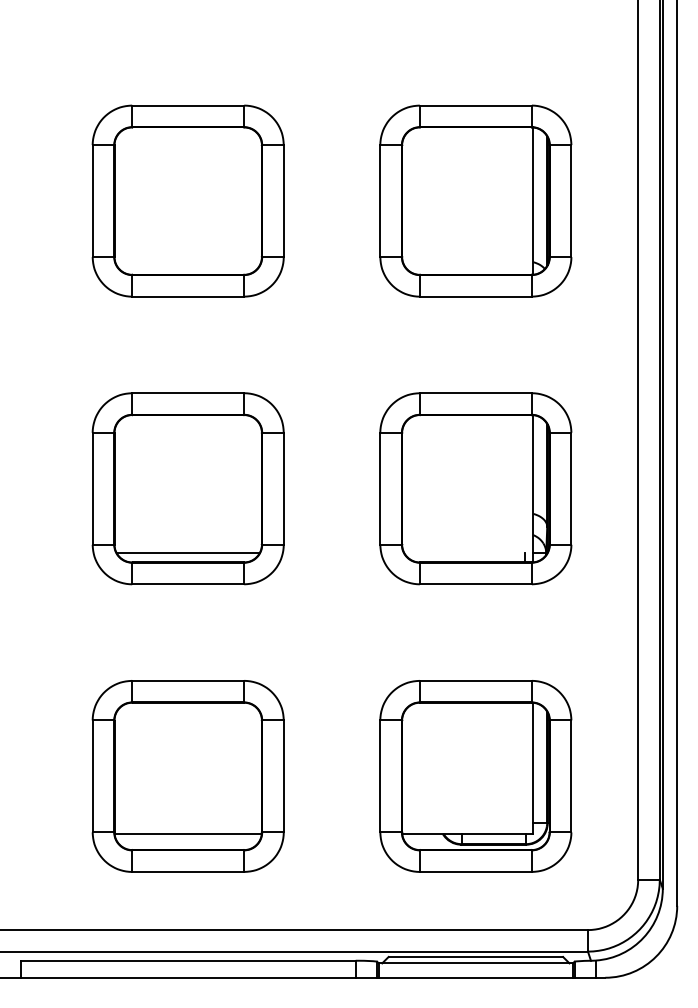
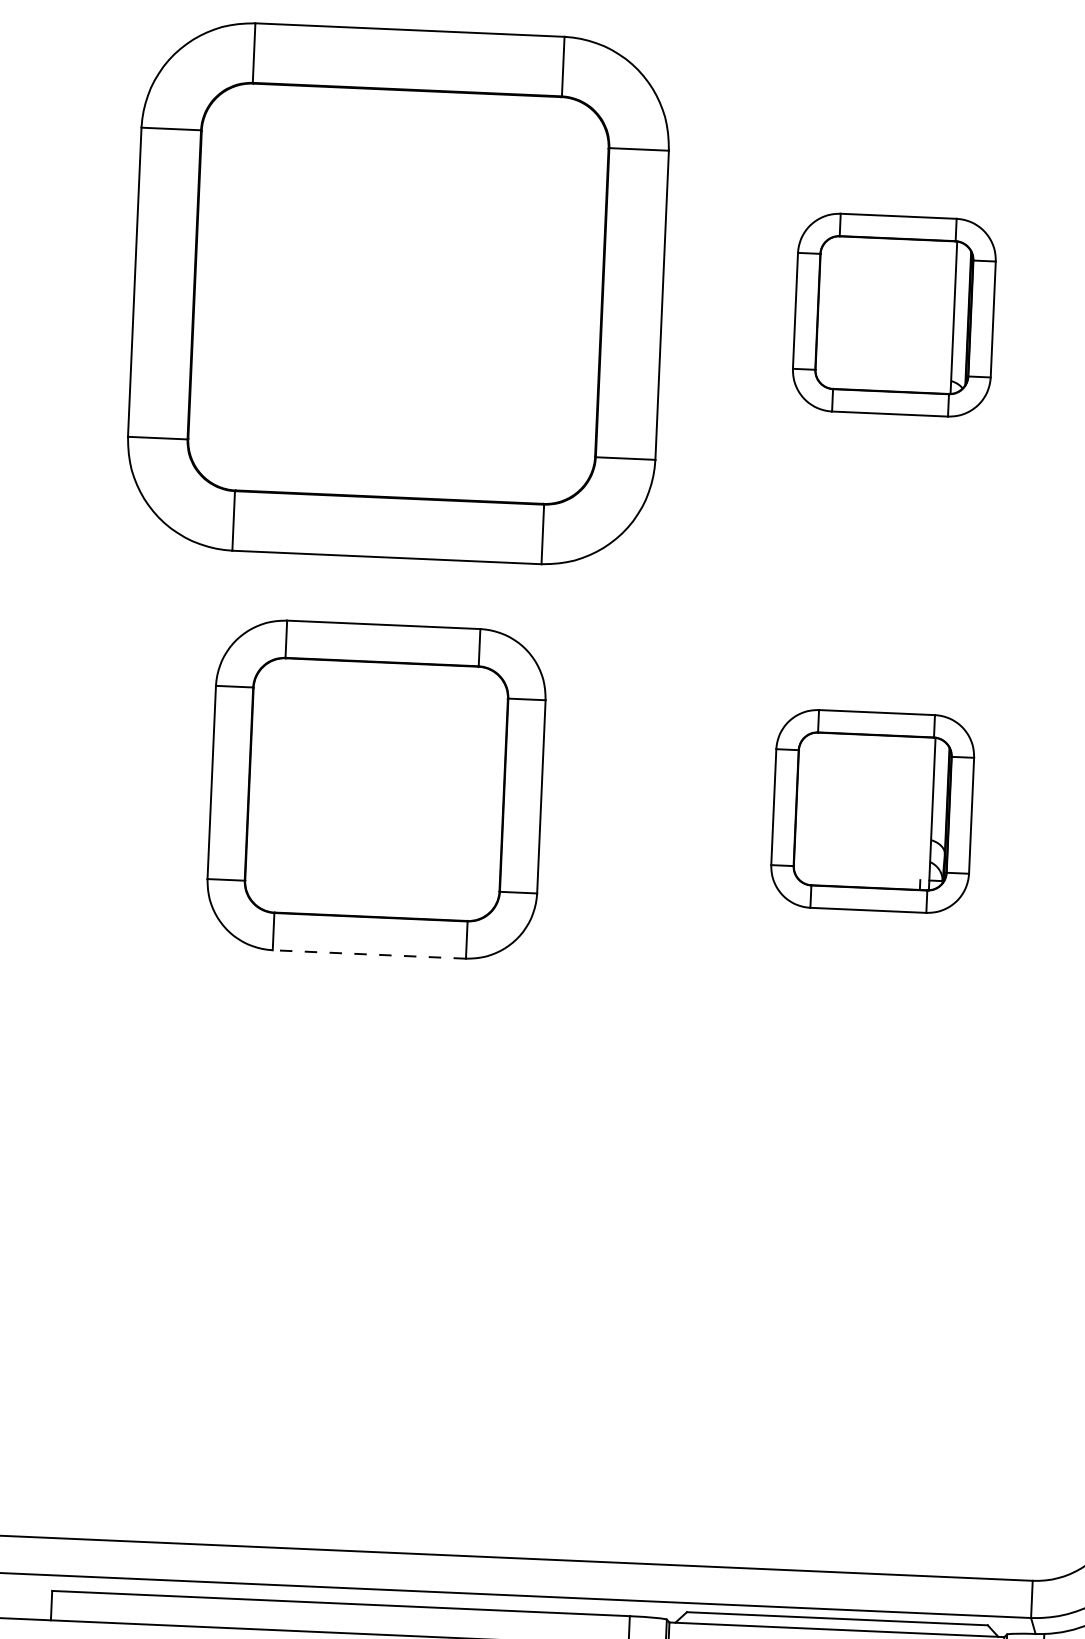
part: (187, 200) -> (397, 292), size x1.6
part: (475, 200) -> (893, 314), size x0.6
part: (475, 488) -> (871, 810), size x0.6
line: (187, 552) -> (370, 899), removed
line: (187, 584) -> (368, 954), solid -> dashed
part: (187, 776) -> (353, 1285), removed
part: (475, 776) -> (850, 1307), removed

